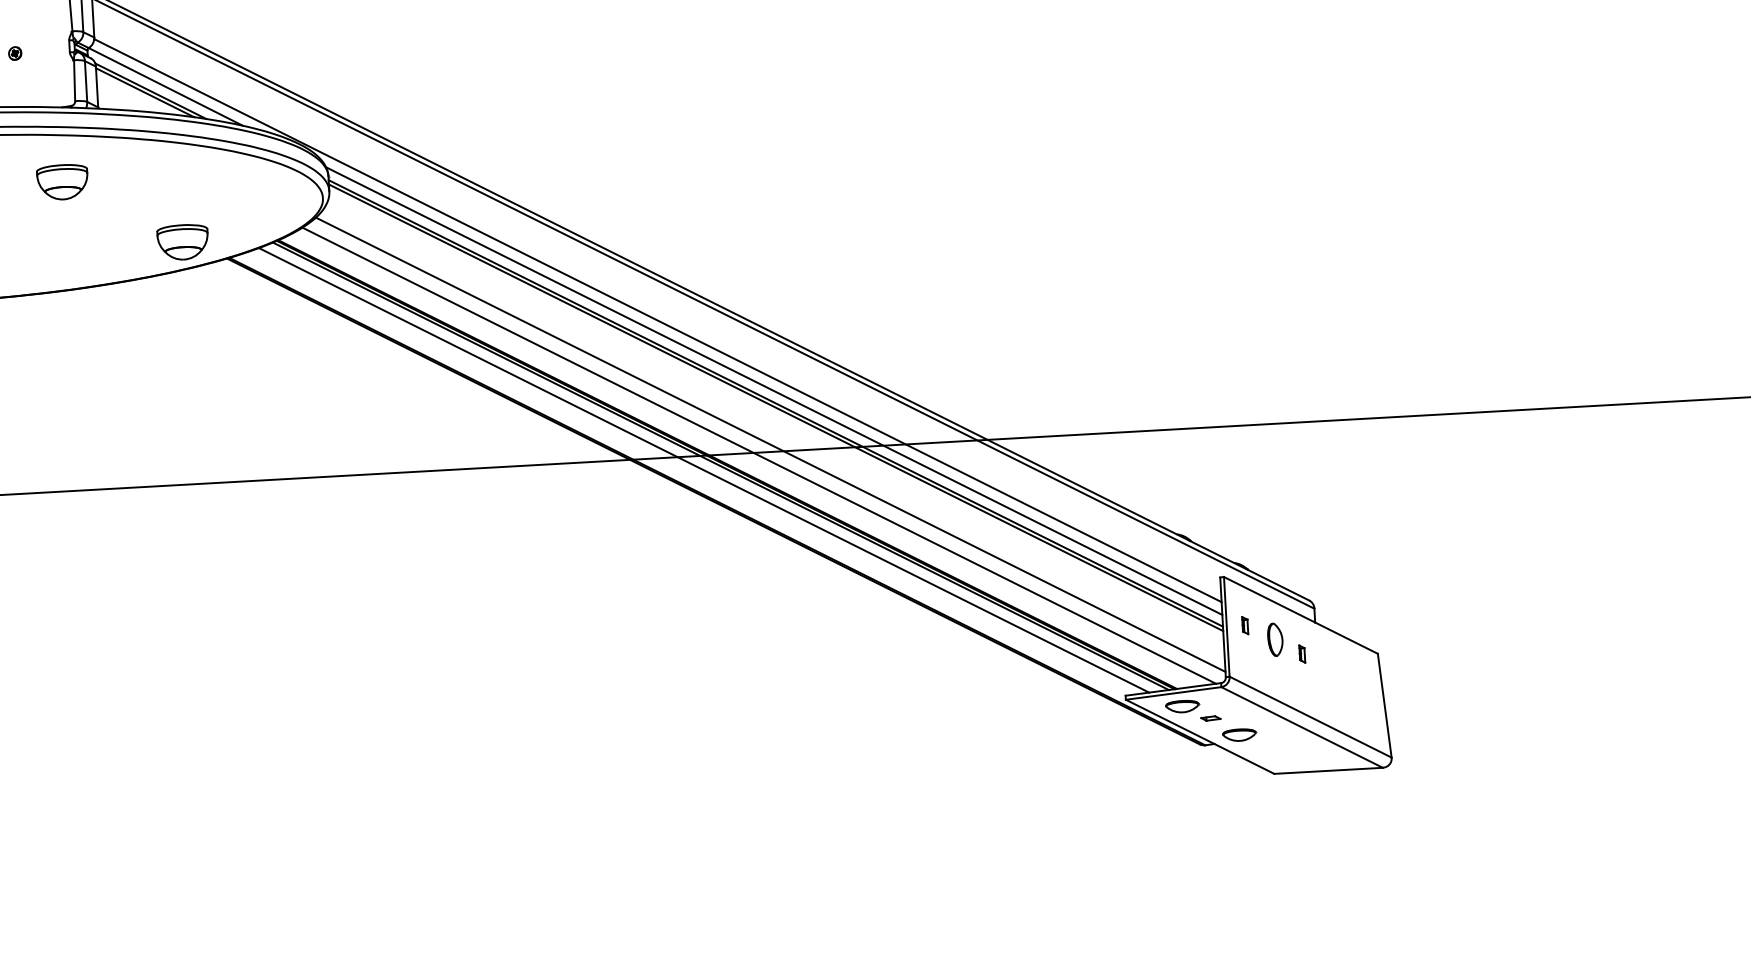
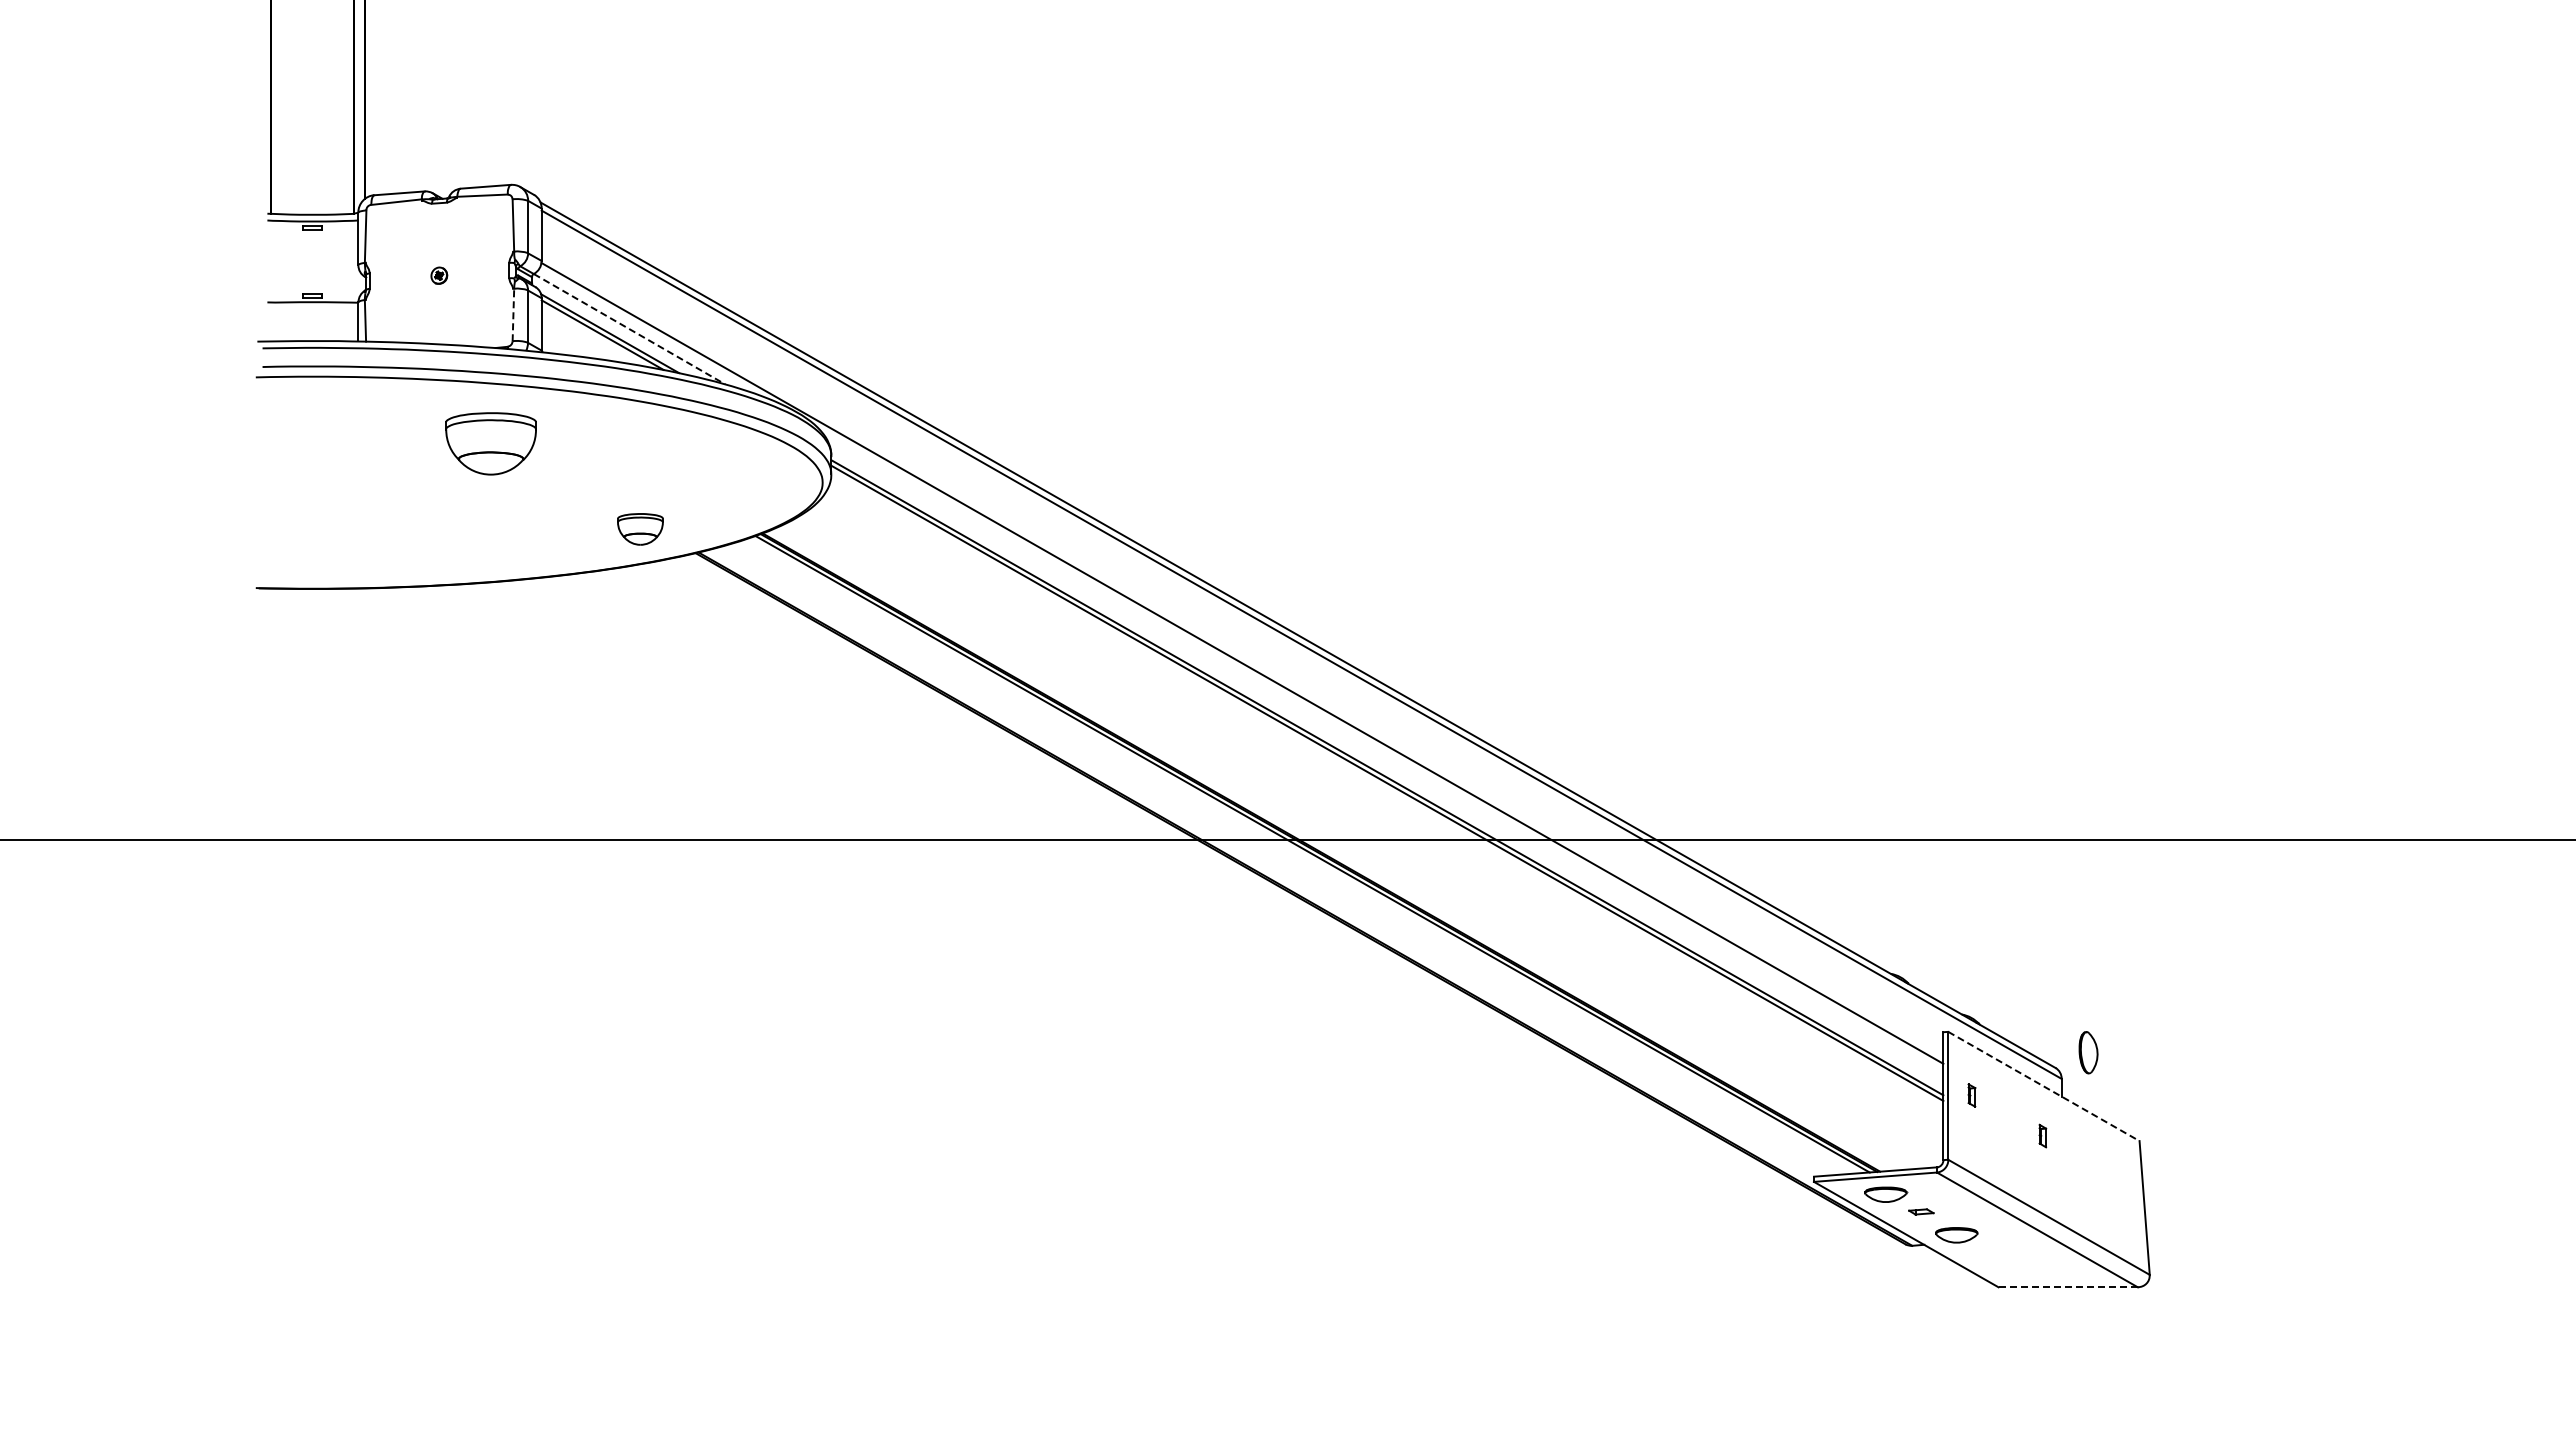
line: (74, 80) -> (513, 314), solid -> dashed
line: (165, 87) -> (629, 329), solid -> dashed
part: (62, 182) -> (490, 443), size x1.4
part: (183, 242) -> (640, 529), size x0.7
line: (774, 390) -> (1386, 761), removed
line: (770, 444) -> (1377, 830), removed
line: (759, 455) -> (1362, 843), removed
line: (703, 470) -> (1290, 858), removed
line: (1301, 615) -> (2044, 1086), solid -> dashed
part: (1275, 639) -> (2088, 1052), moved
line: (1328, 770) -> (2068, 1287), solid -> dashed

